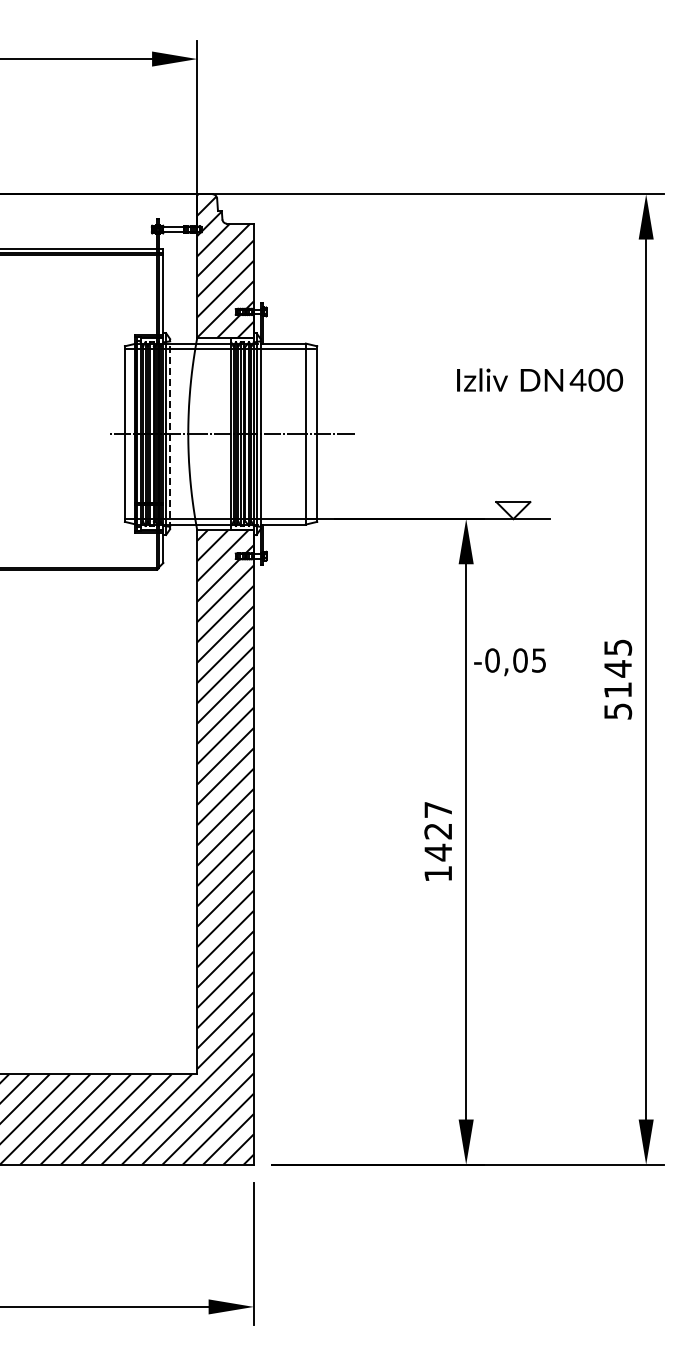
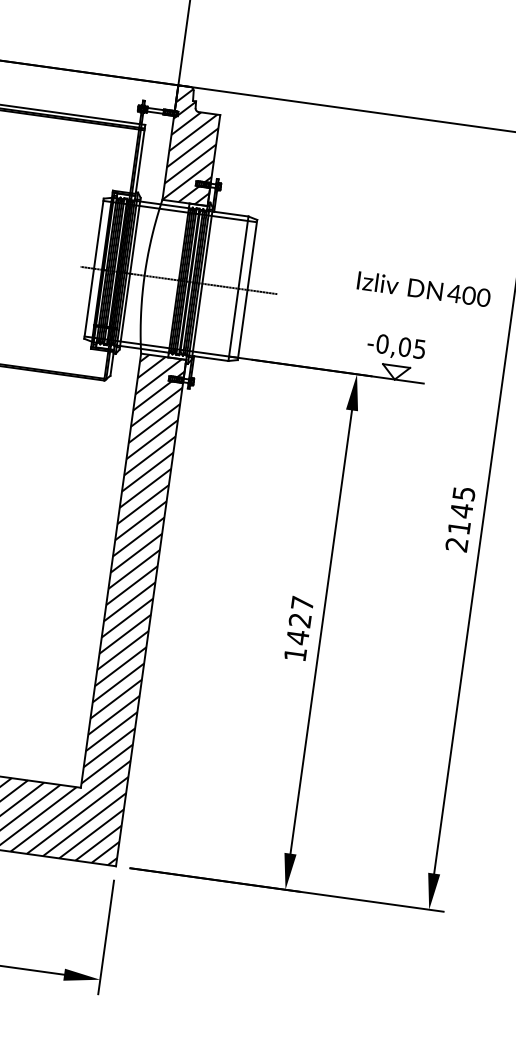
text: (540, 379) -> (424, 288), moved
line: (170, 433) -> (130, 273), dashed -> solid
text: (509, 662) -> (395, 347), moved
text: (618, 711) -> (457, 544), 5145 -> 2145

